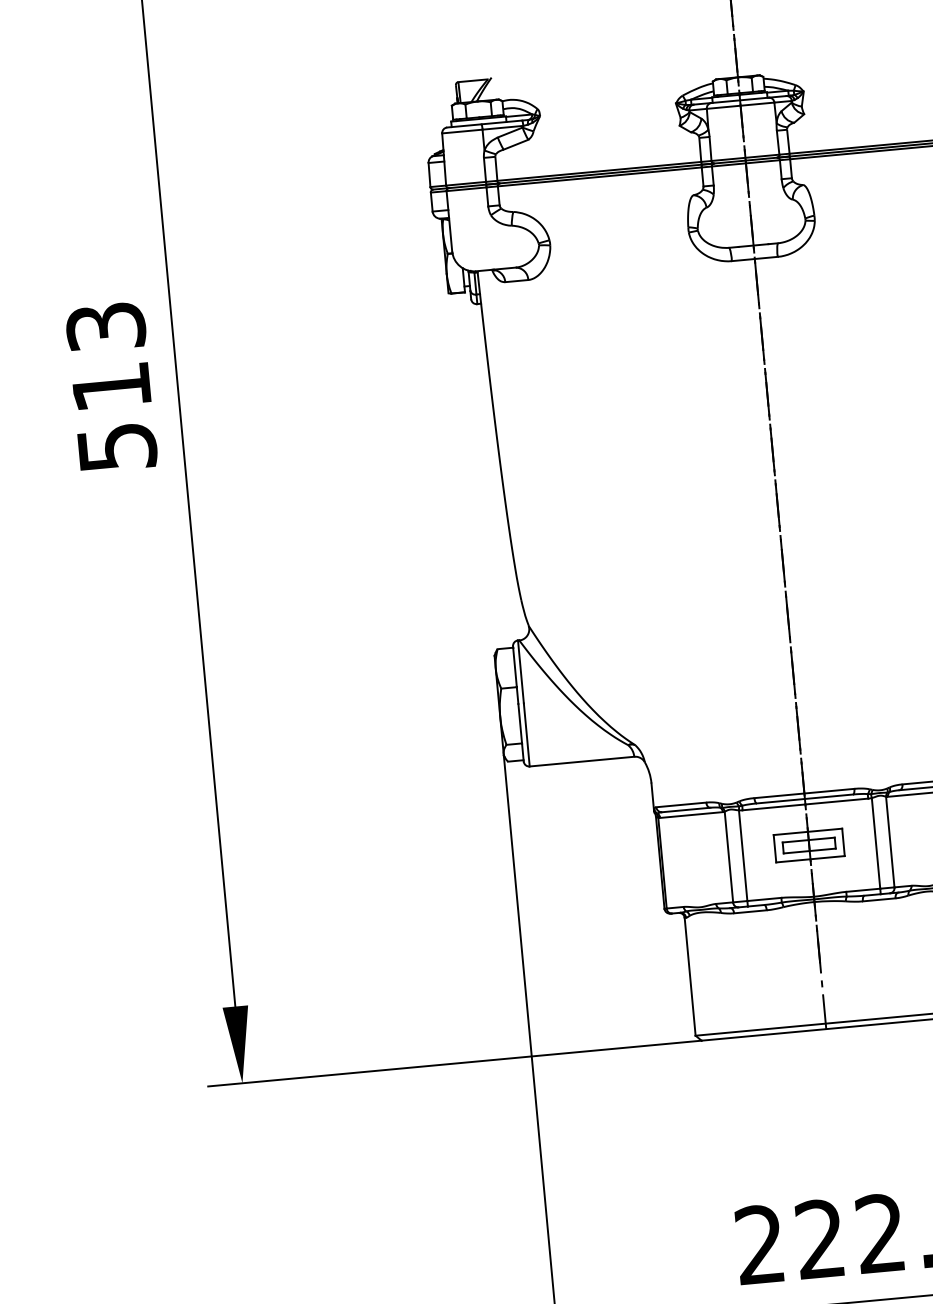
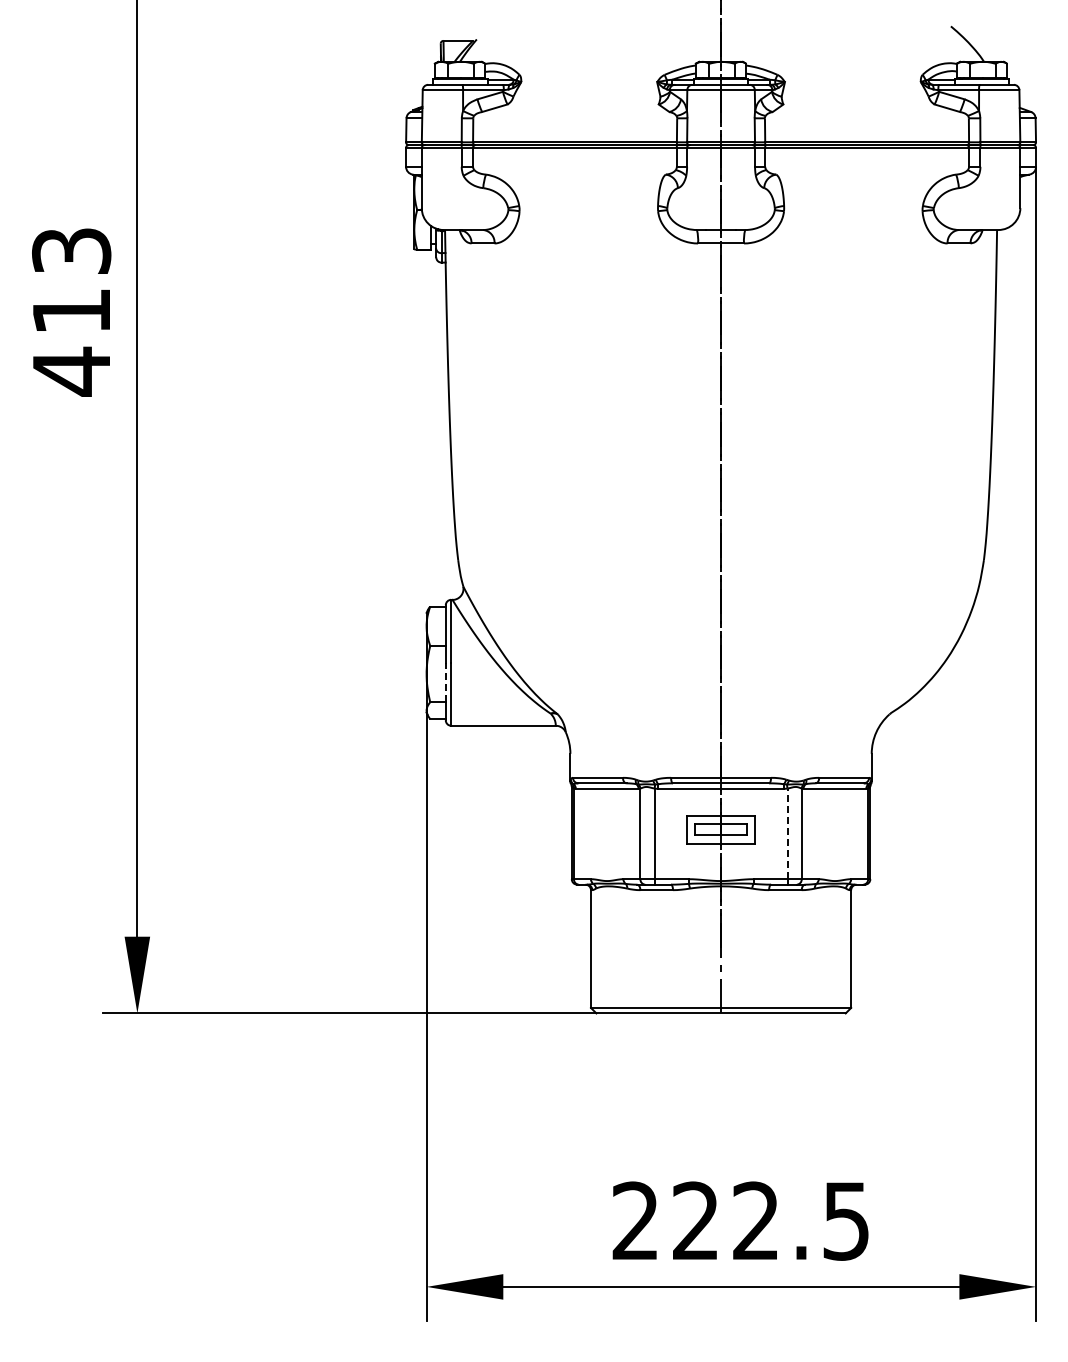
text: (117, 447) -> (72, 371), 513 -> 413
line: (519, 723) -> (445, 682), solid -> dashed
line: (876, 843) -> (787, 833), solid -> dashed

